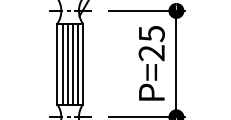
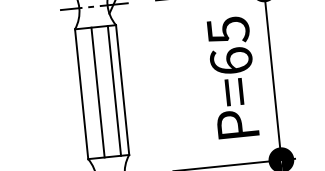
text: (151, 53) -> (230, 61), P=25 -> P=65
line: (62, 63) -> (89, 92), removed
line: (72, 63) -> (105, 90), removed

